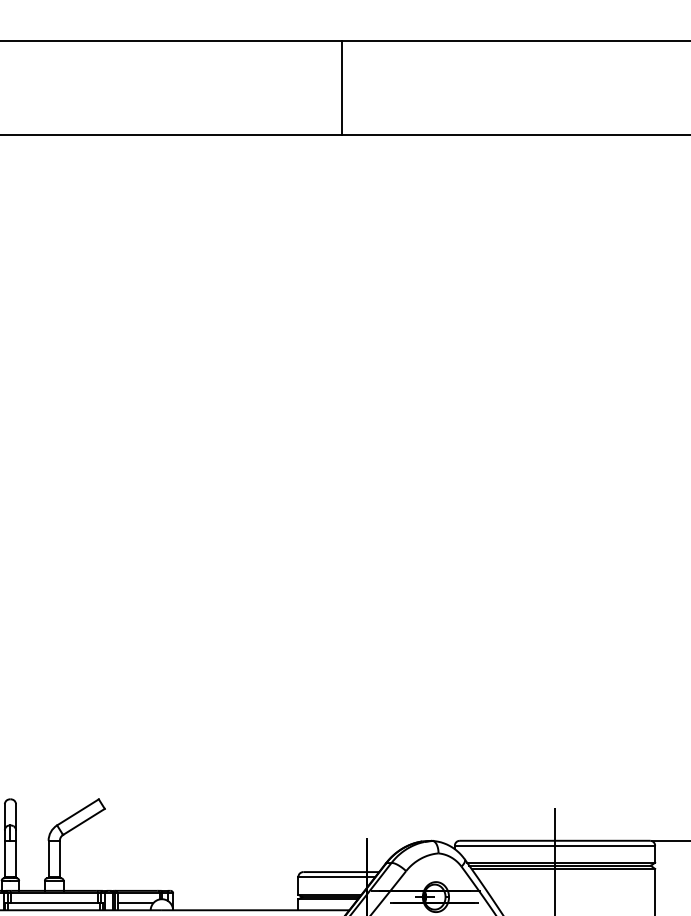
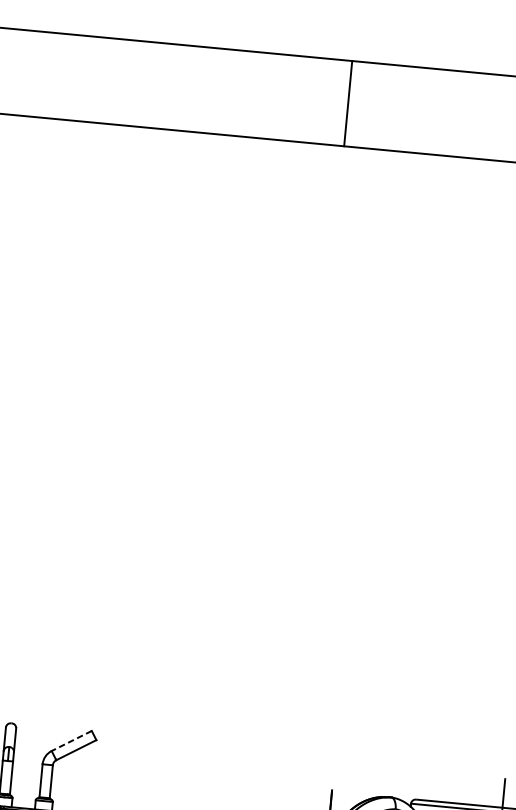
line: (341, 88) -> (347, 103), moved
line: (78, 812) -> (72, 741), solid -> dashed

